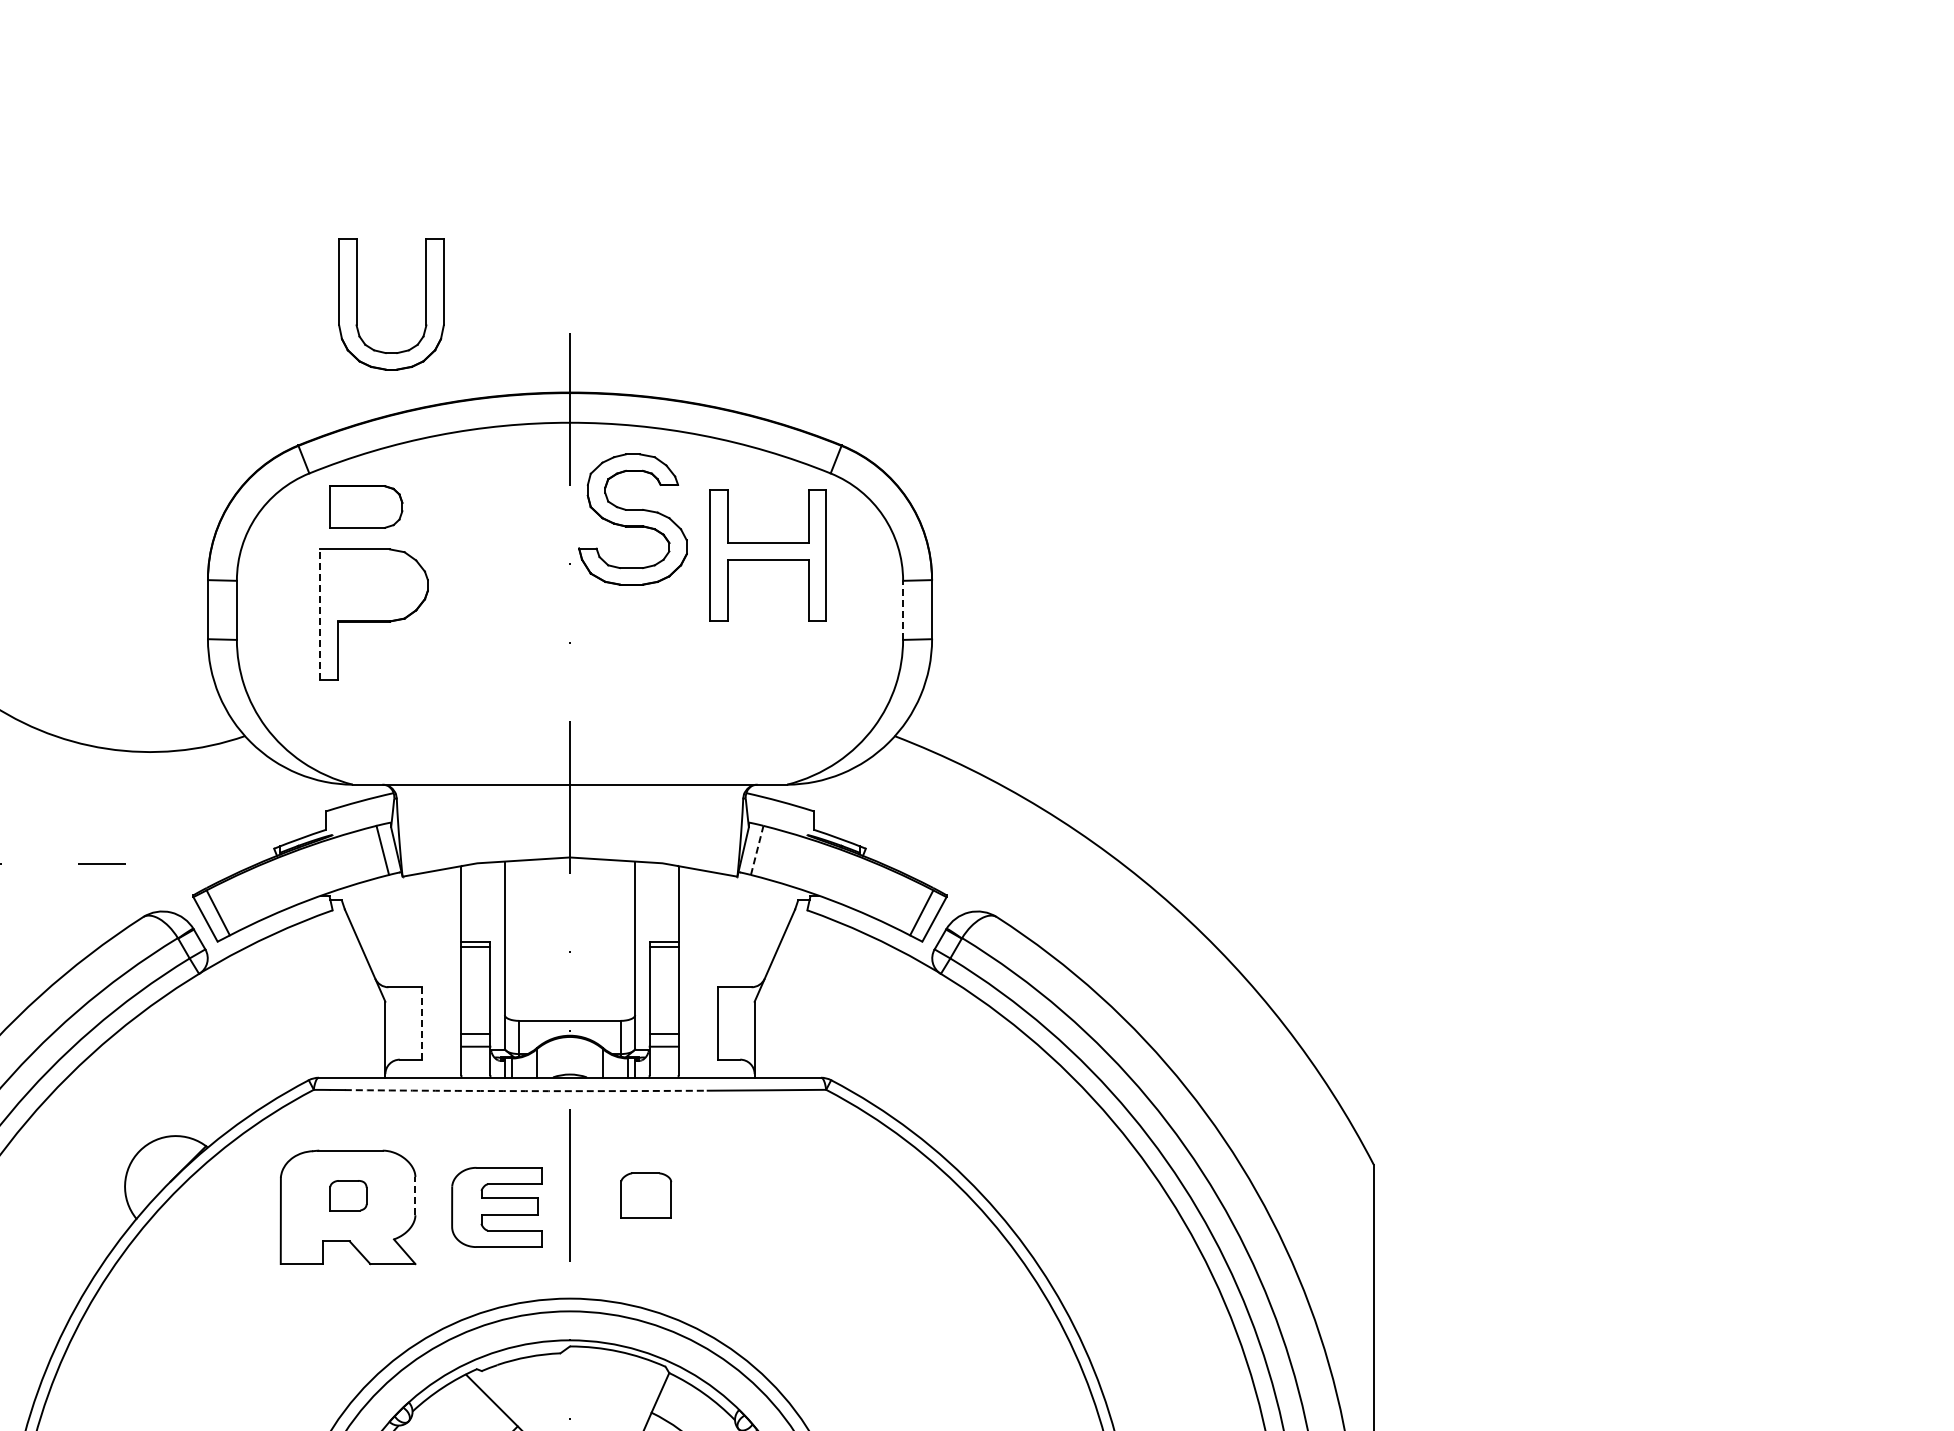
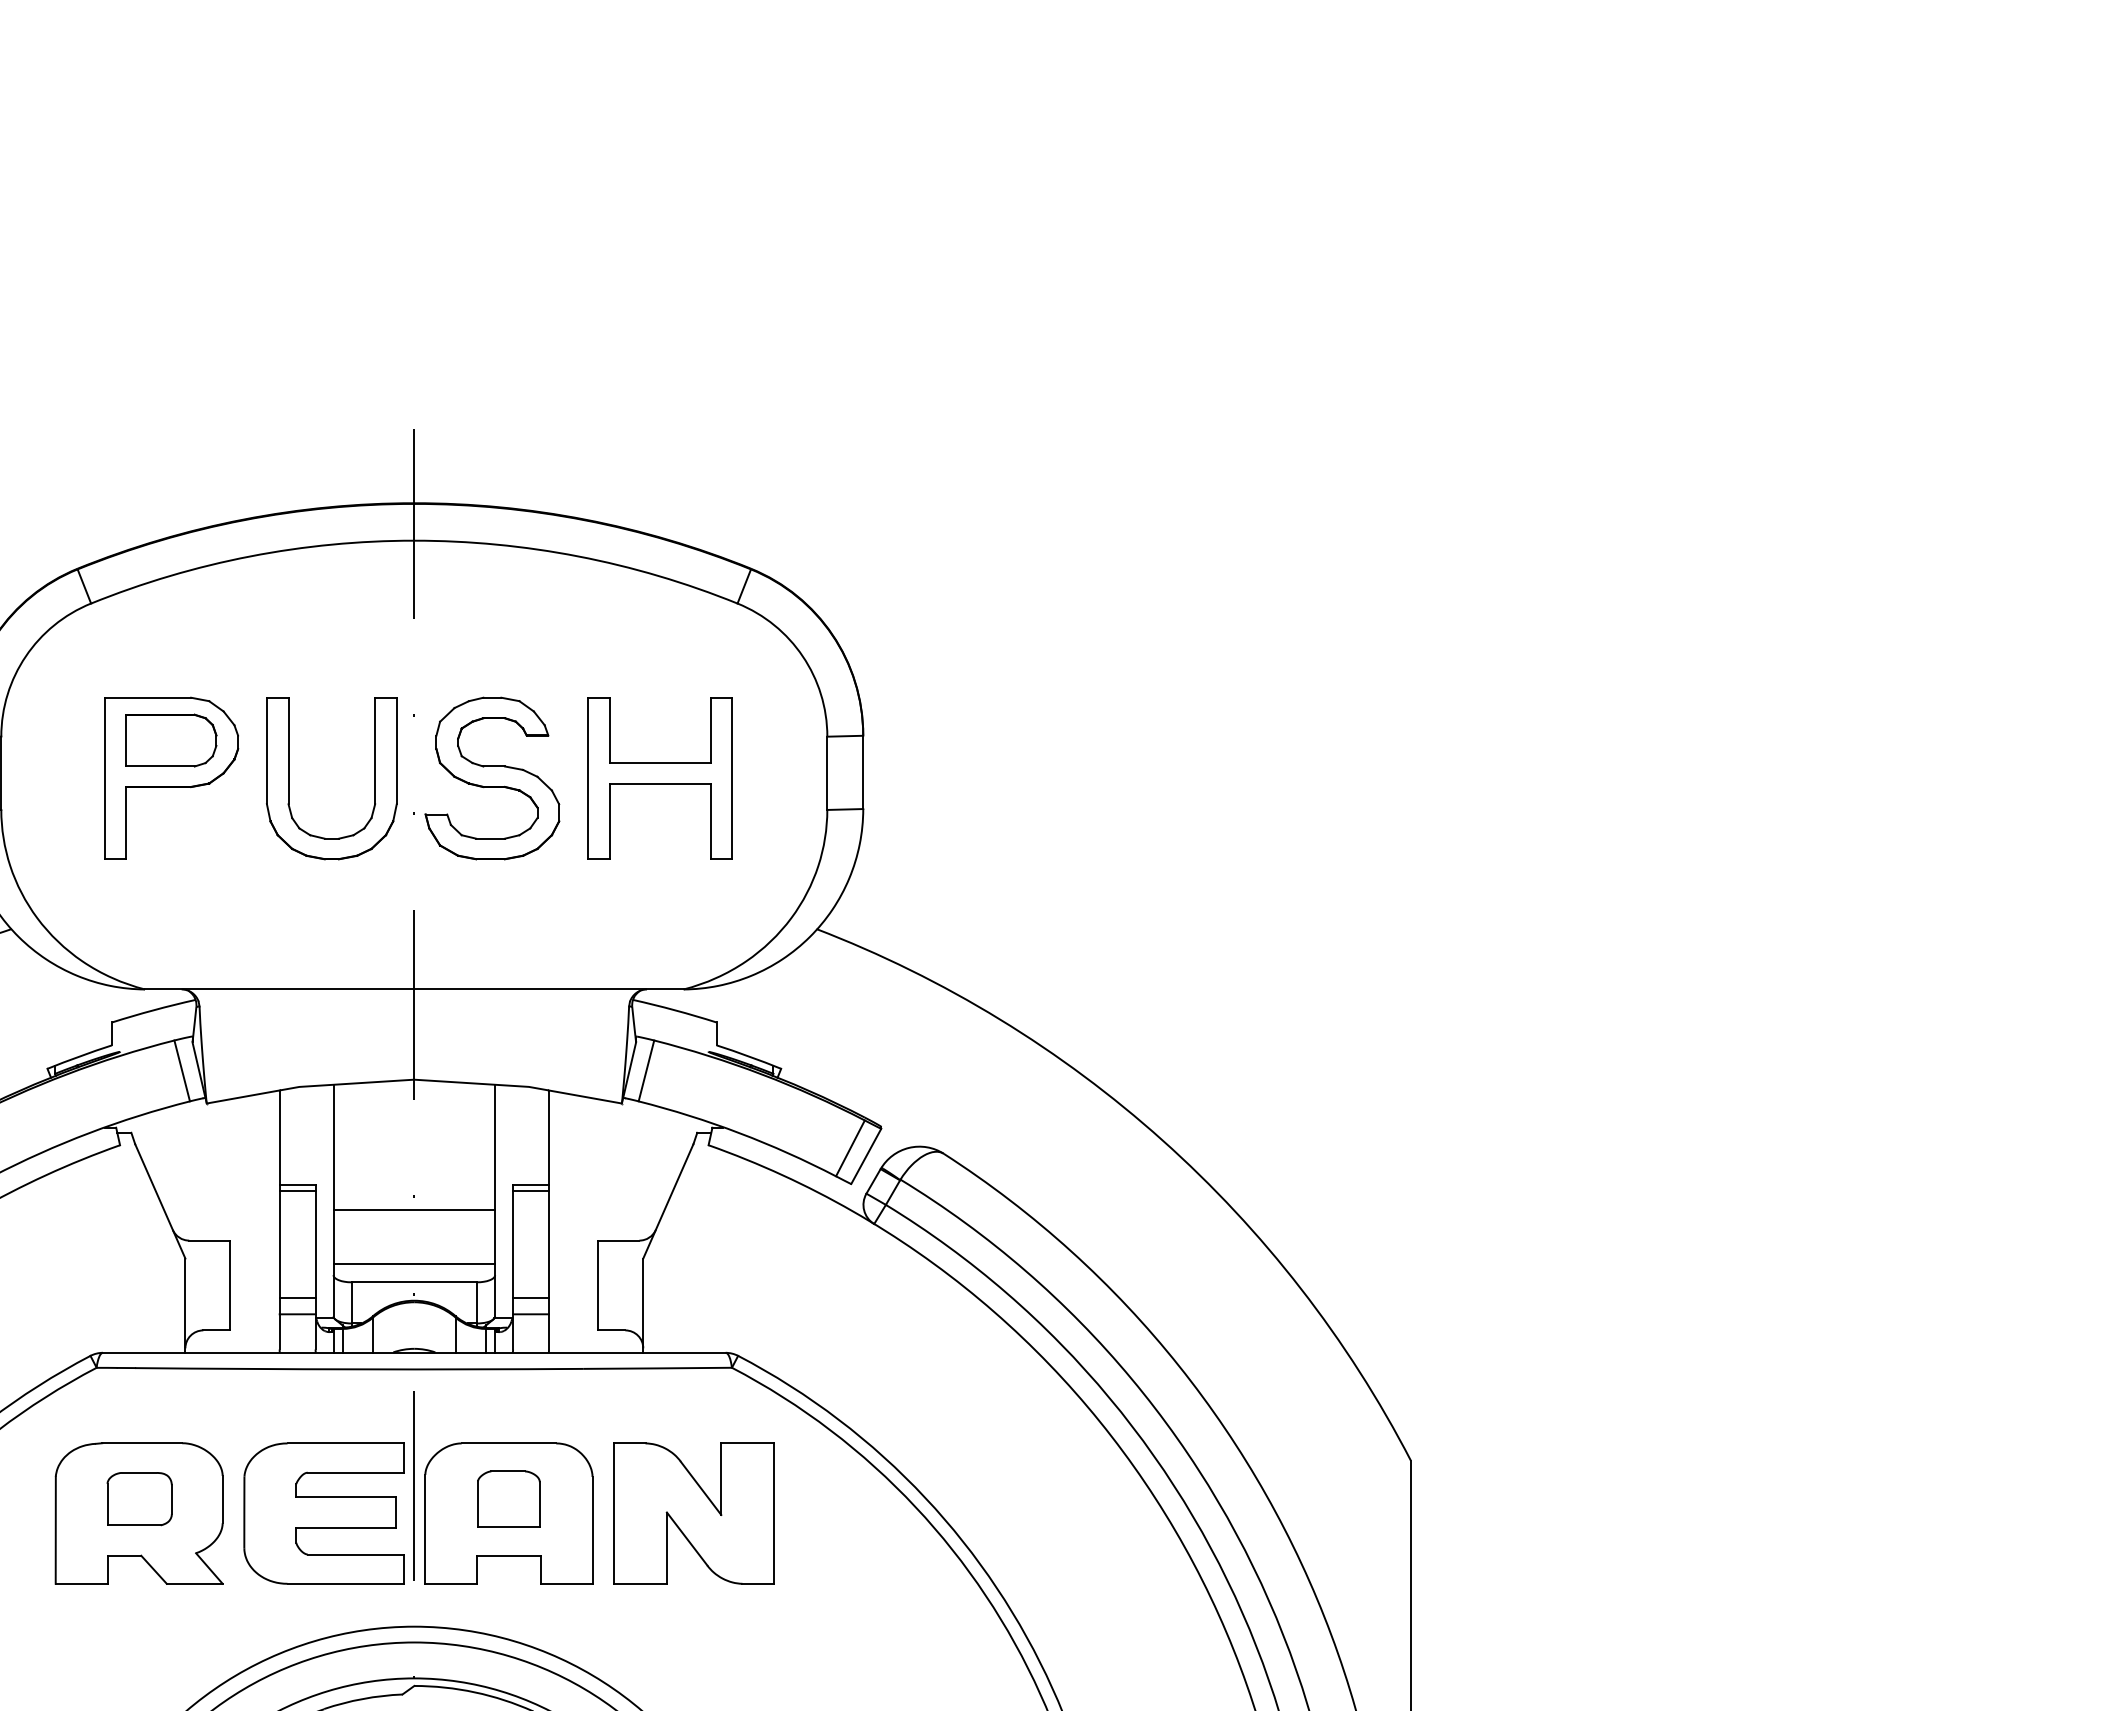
part: (357, 304) -> (289, 778), moved
part: (366, 506) -> (171, 739), moved
part: (632, 519) -> (491, 778), moved
part: (767, 555) -> (659, 778), moved
line: (903, 610) -> (827, 773), dashed -> solid
line: (320, 614) -> (104, 778), dashed -> solid
line: (757, 849) -> (646, 1069), dashed -> solid
line: (569, 962) -> (413, 1209), added
line: (569, 1006) -> (413, 1264), added
line: (421, 1023) -> (230, 1285), dashed -> solid
arc: (525, 1091) -> (359, 1369), dashed -> solid
part: (348, 1195) -> (139, 1498), size x1.43
line: (415, 1195) -> (222, 1498), dashed -> solid
part: (496, 1207) -> (323, 1513), size x1.43
part: (646, 1207) -> (509, 1513), added
part: (795, 1207) -> (693, 1513), added

